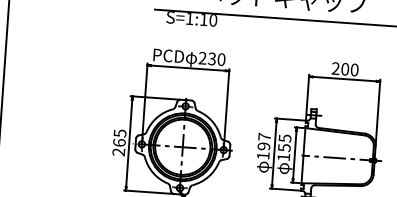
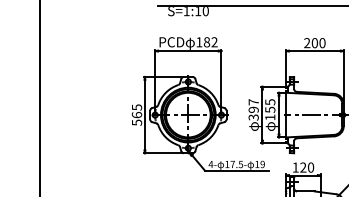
text: (211, 59) -> (206, 42), 230 -> 182
text: (118, 151) -> (136, 122), 265 -> 565
text: (263, 155) -> (253, 117), 197 -> 397

